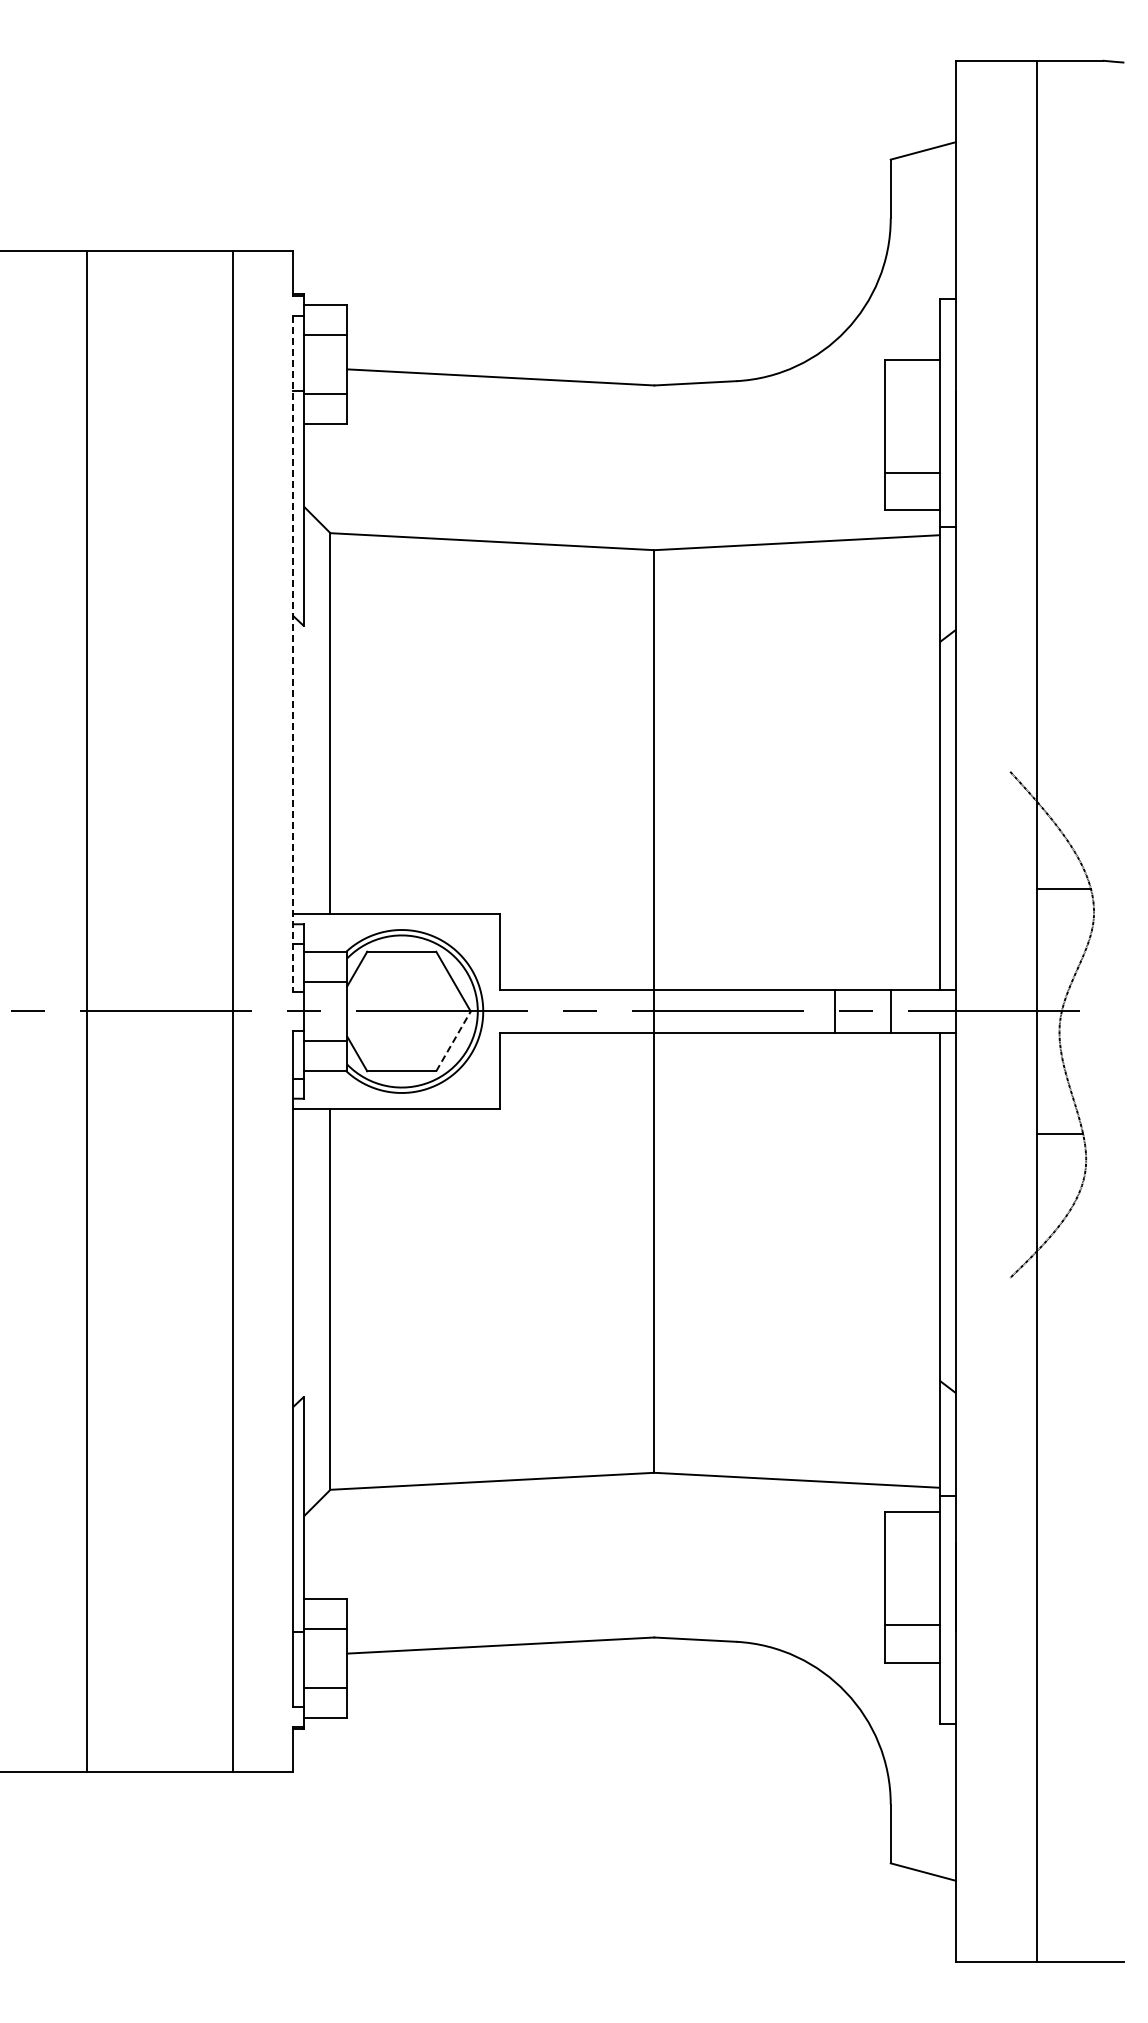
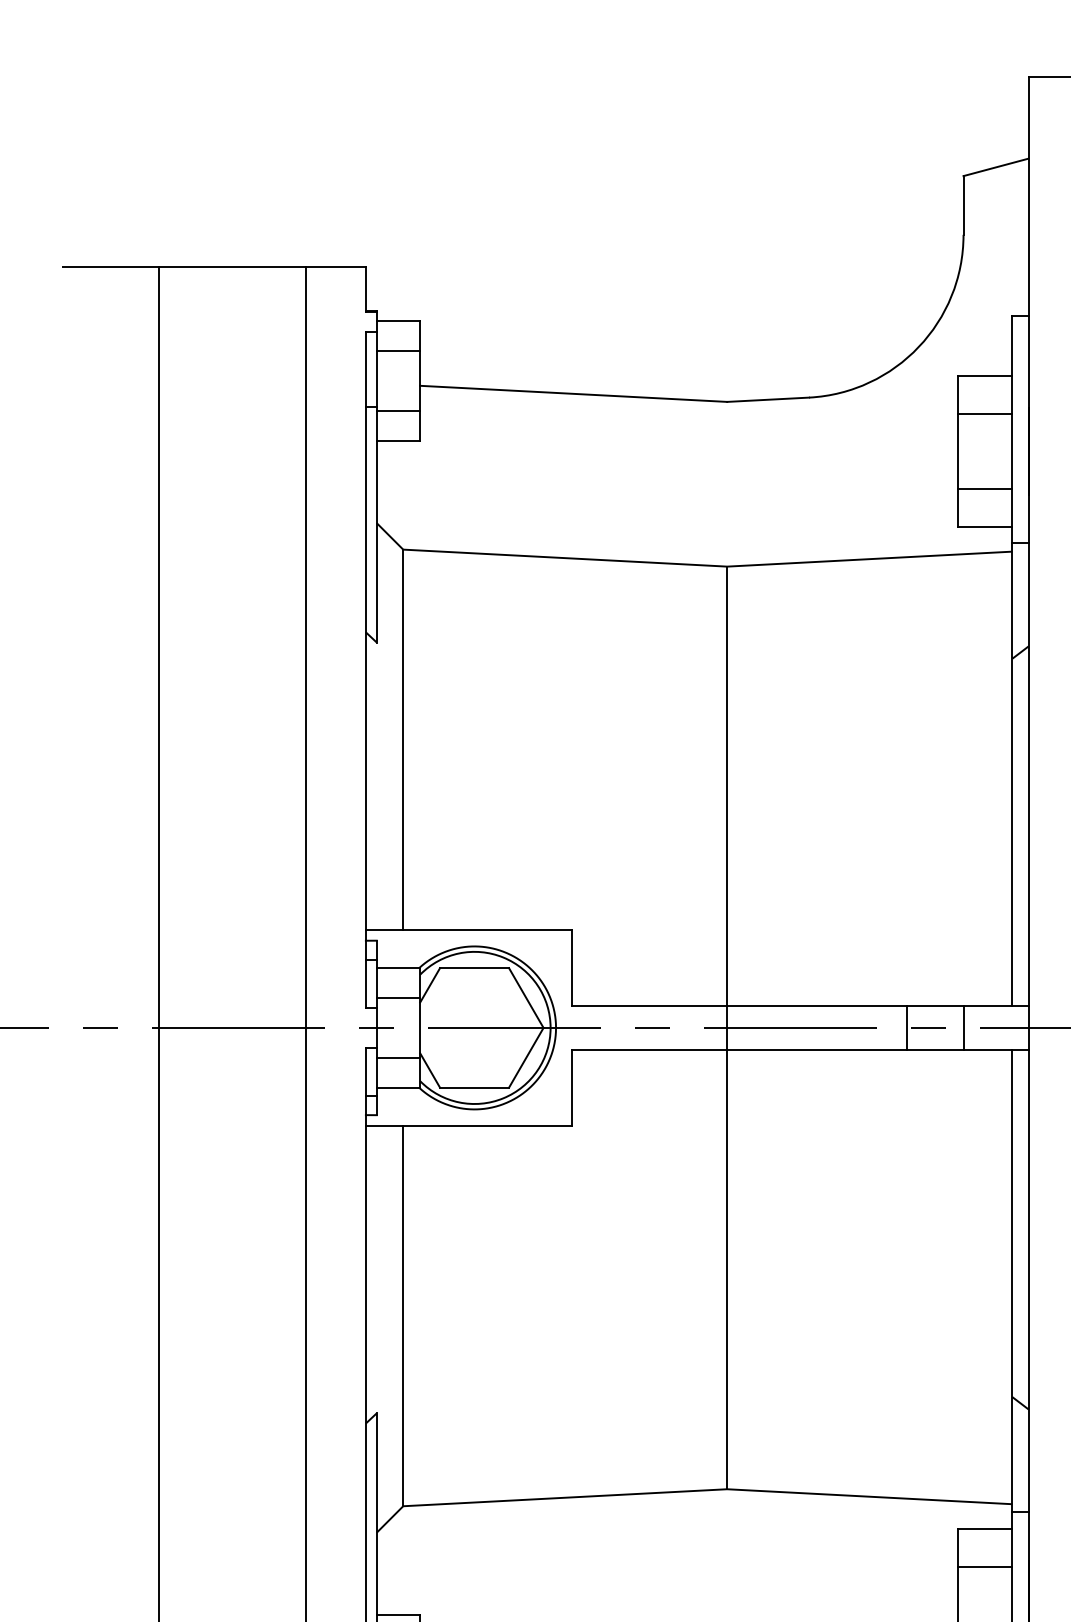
line: (912, 397) -> (985, 413), added
line: (293, 653) -> (366, 669), dashed -> solid
line: (453, 1041) -> (526, 1057), dashed -> solid
line: (912, 1550) -> (985, 1566), added

